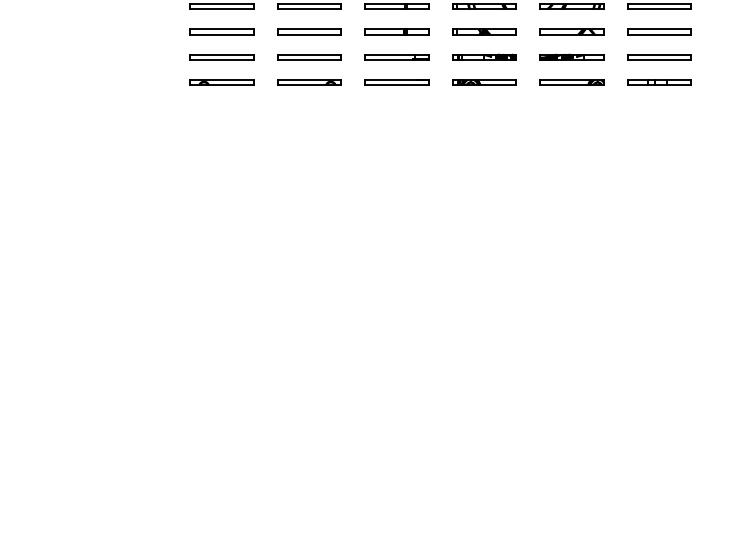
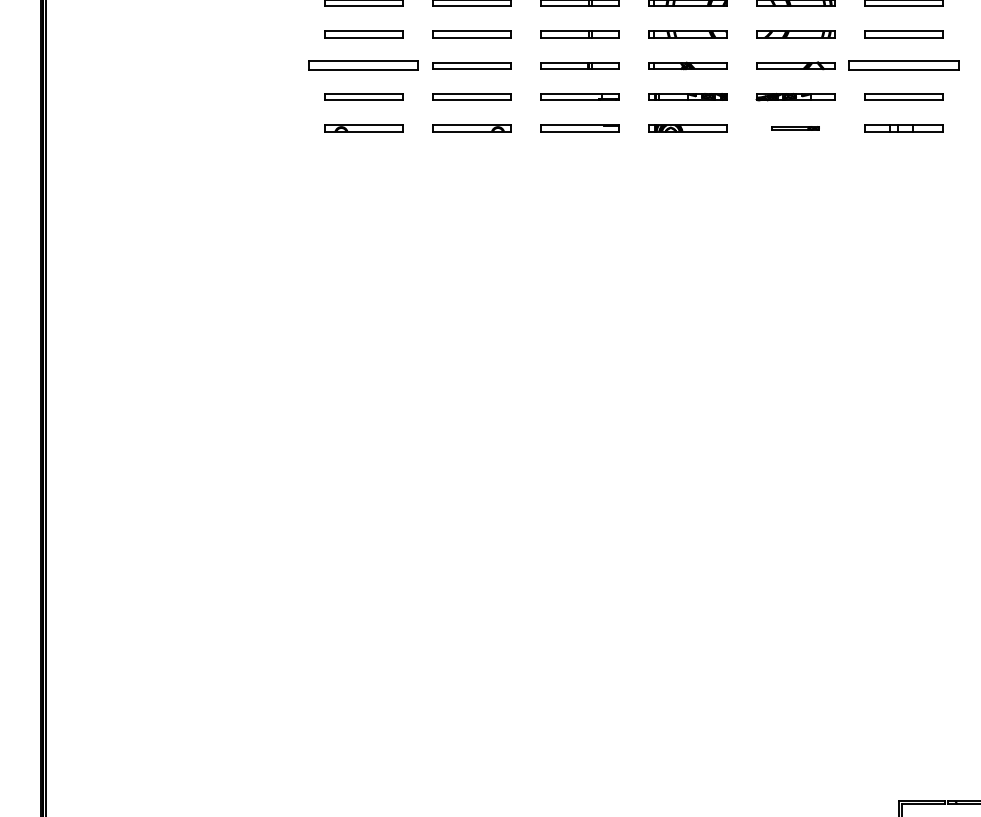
part: (221, 31) -> (363, 65), size x1.4
part: (659, 31) -> (903, 65), size x1.4
part: (571, 82) -> (795, 128), size x0.6

